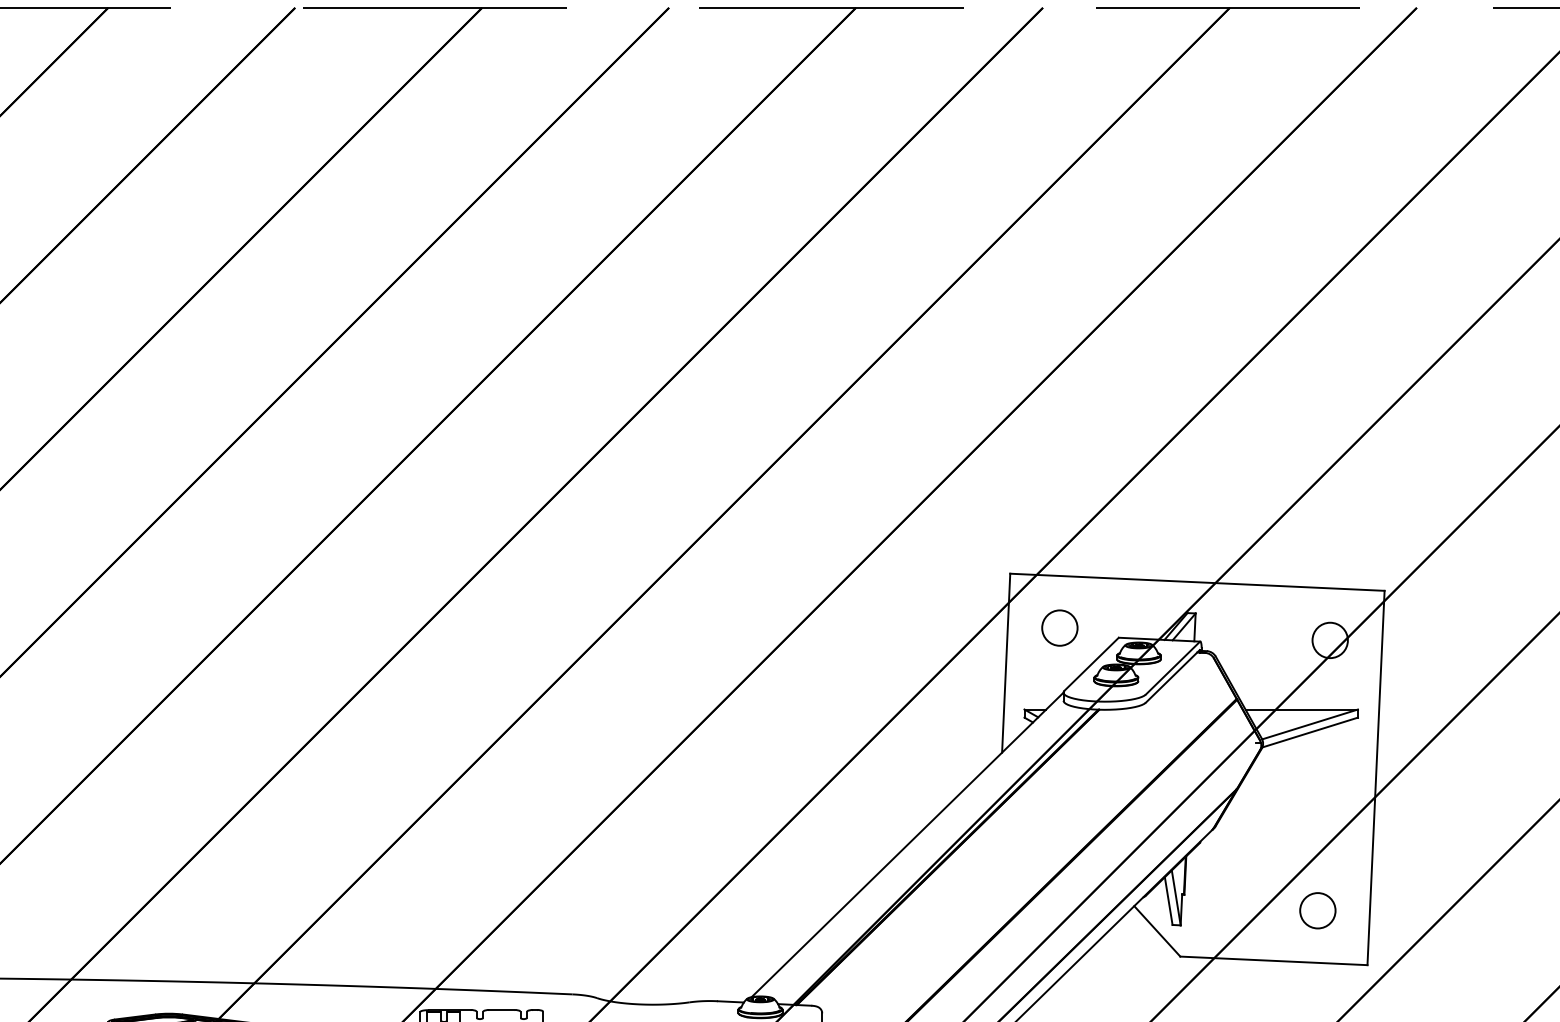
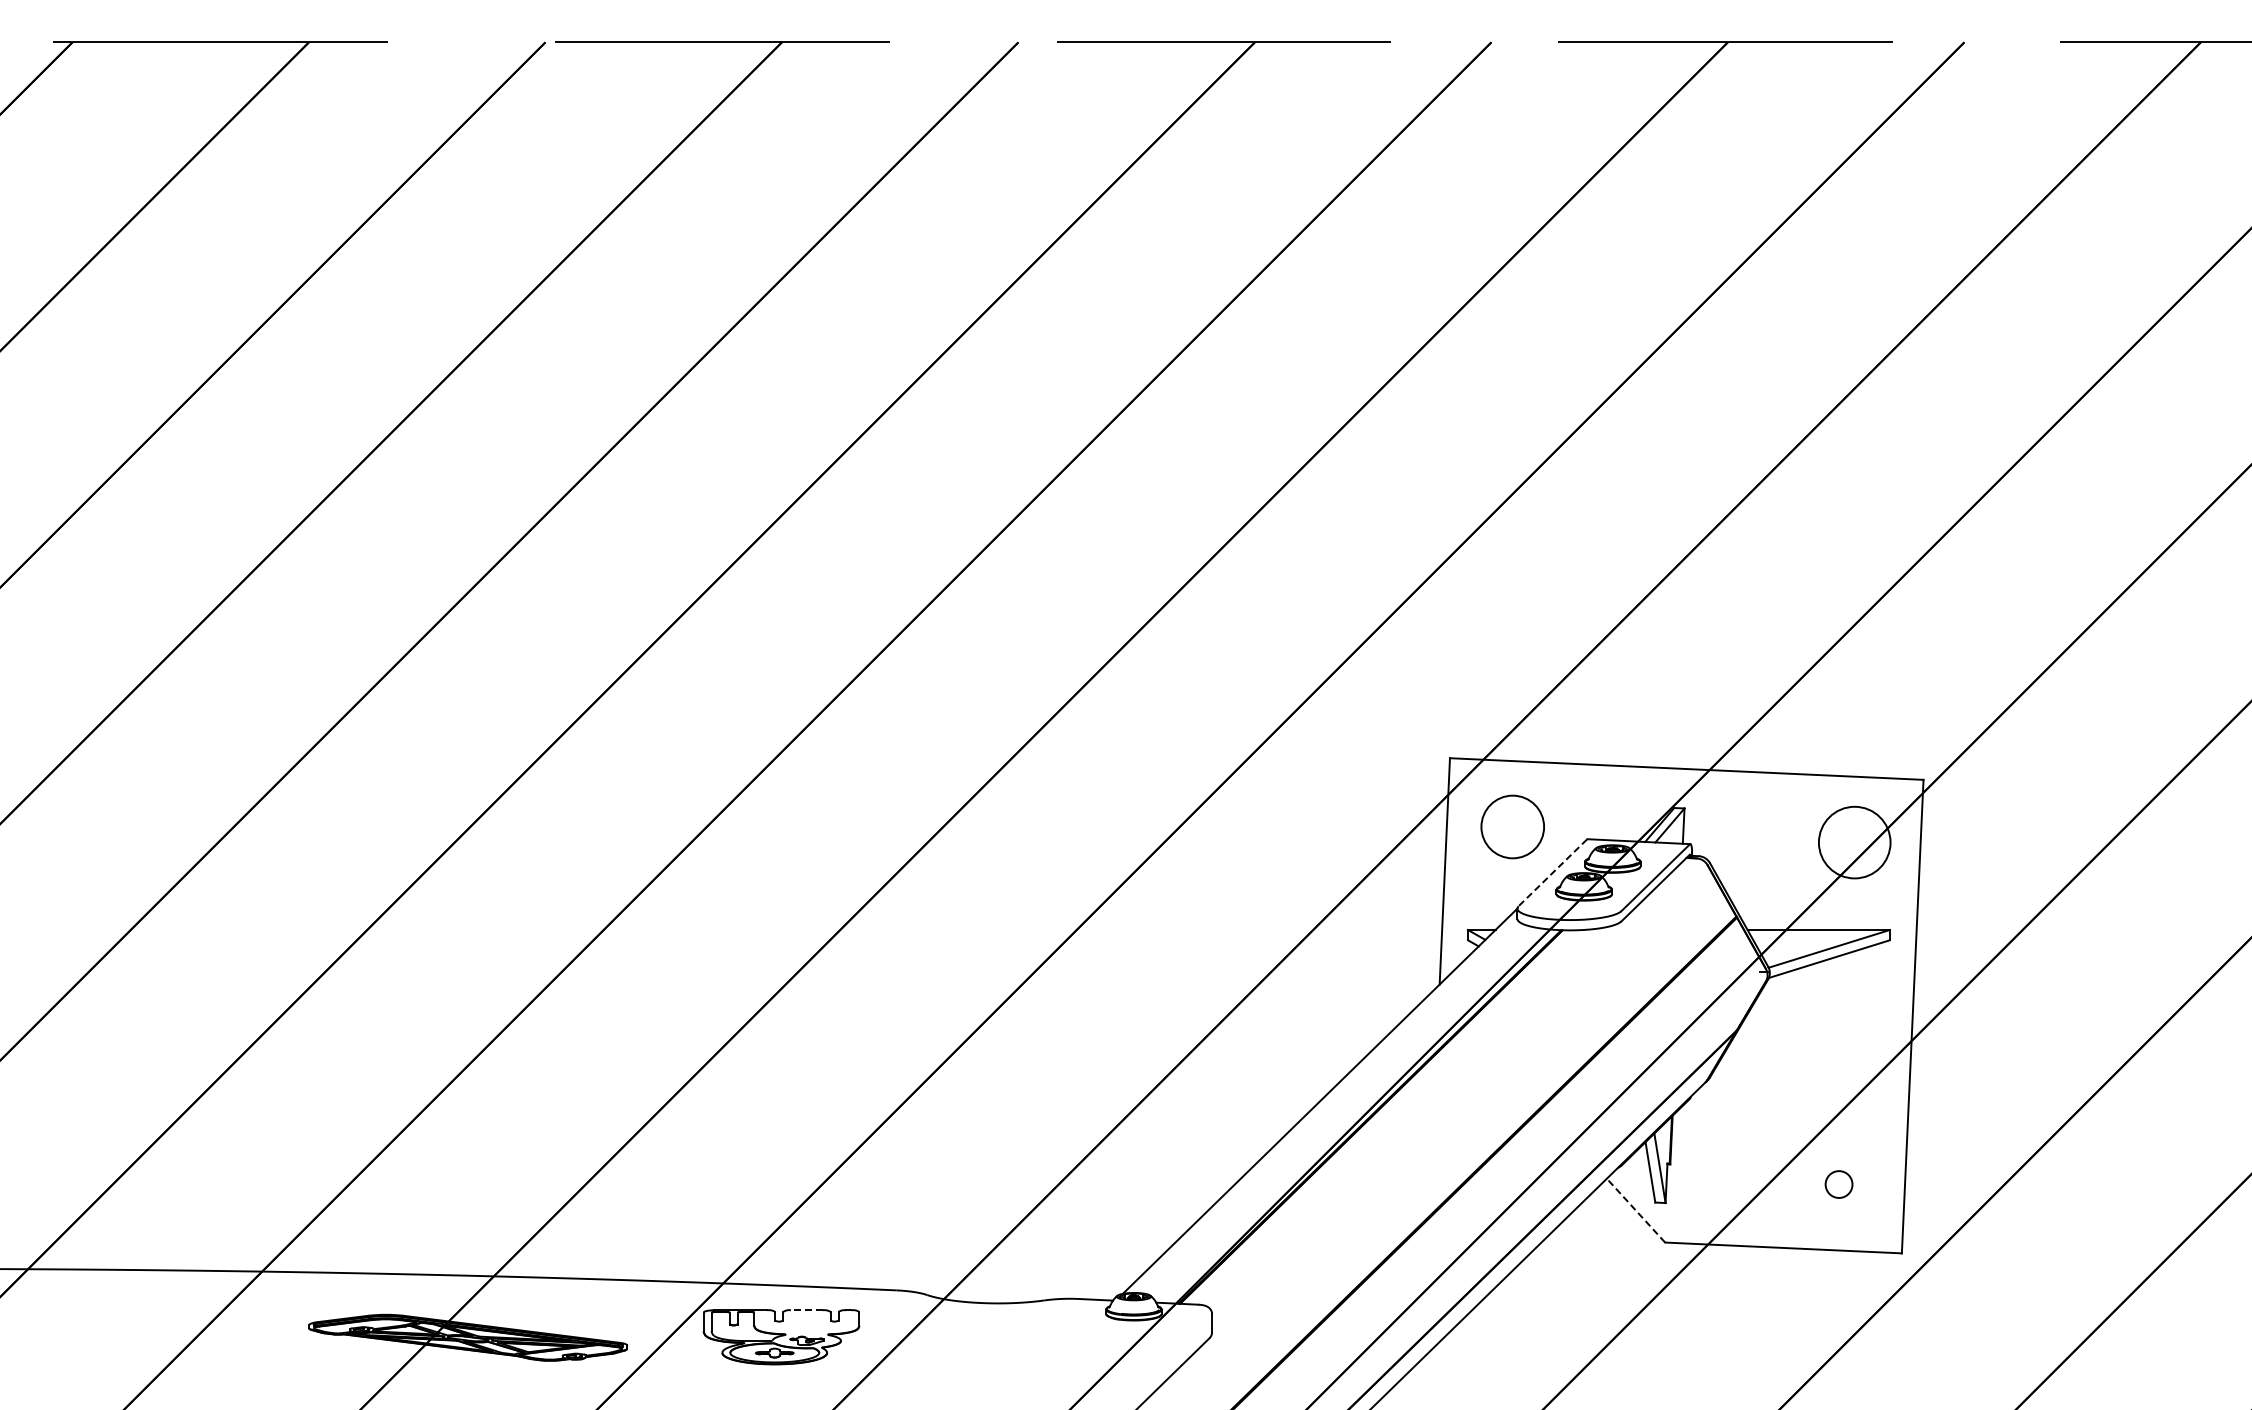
circle: (1059, 627) -> (1512, 826), size x1.4
circle: (1330, 640) -> (1854, 842), size x1.6
line: (1091, 664) -> (1552, 872), solid -> dashed
circle: (1317, 910) -> (1838, 1184), size x0.6
line: (1156, 931) -> (1635, 1210), solid -> dashed
line: (501, 1010) -> (806, 1310), solid -> dashed

